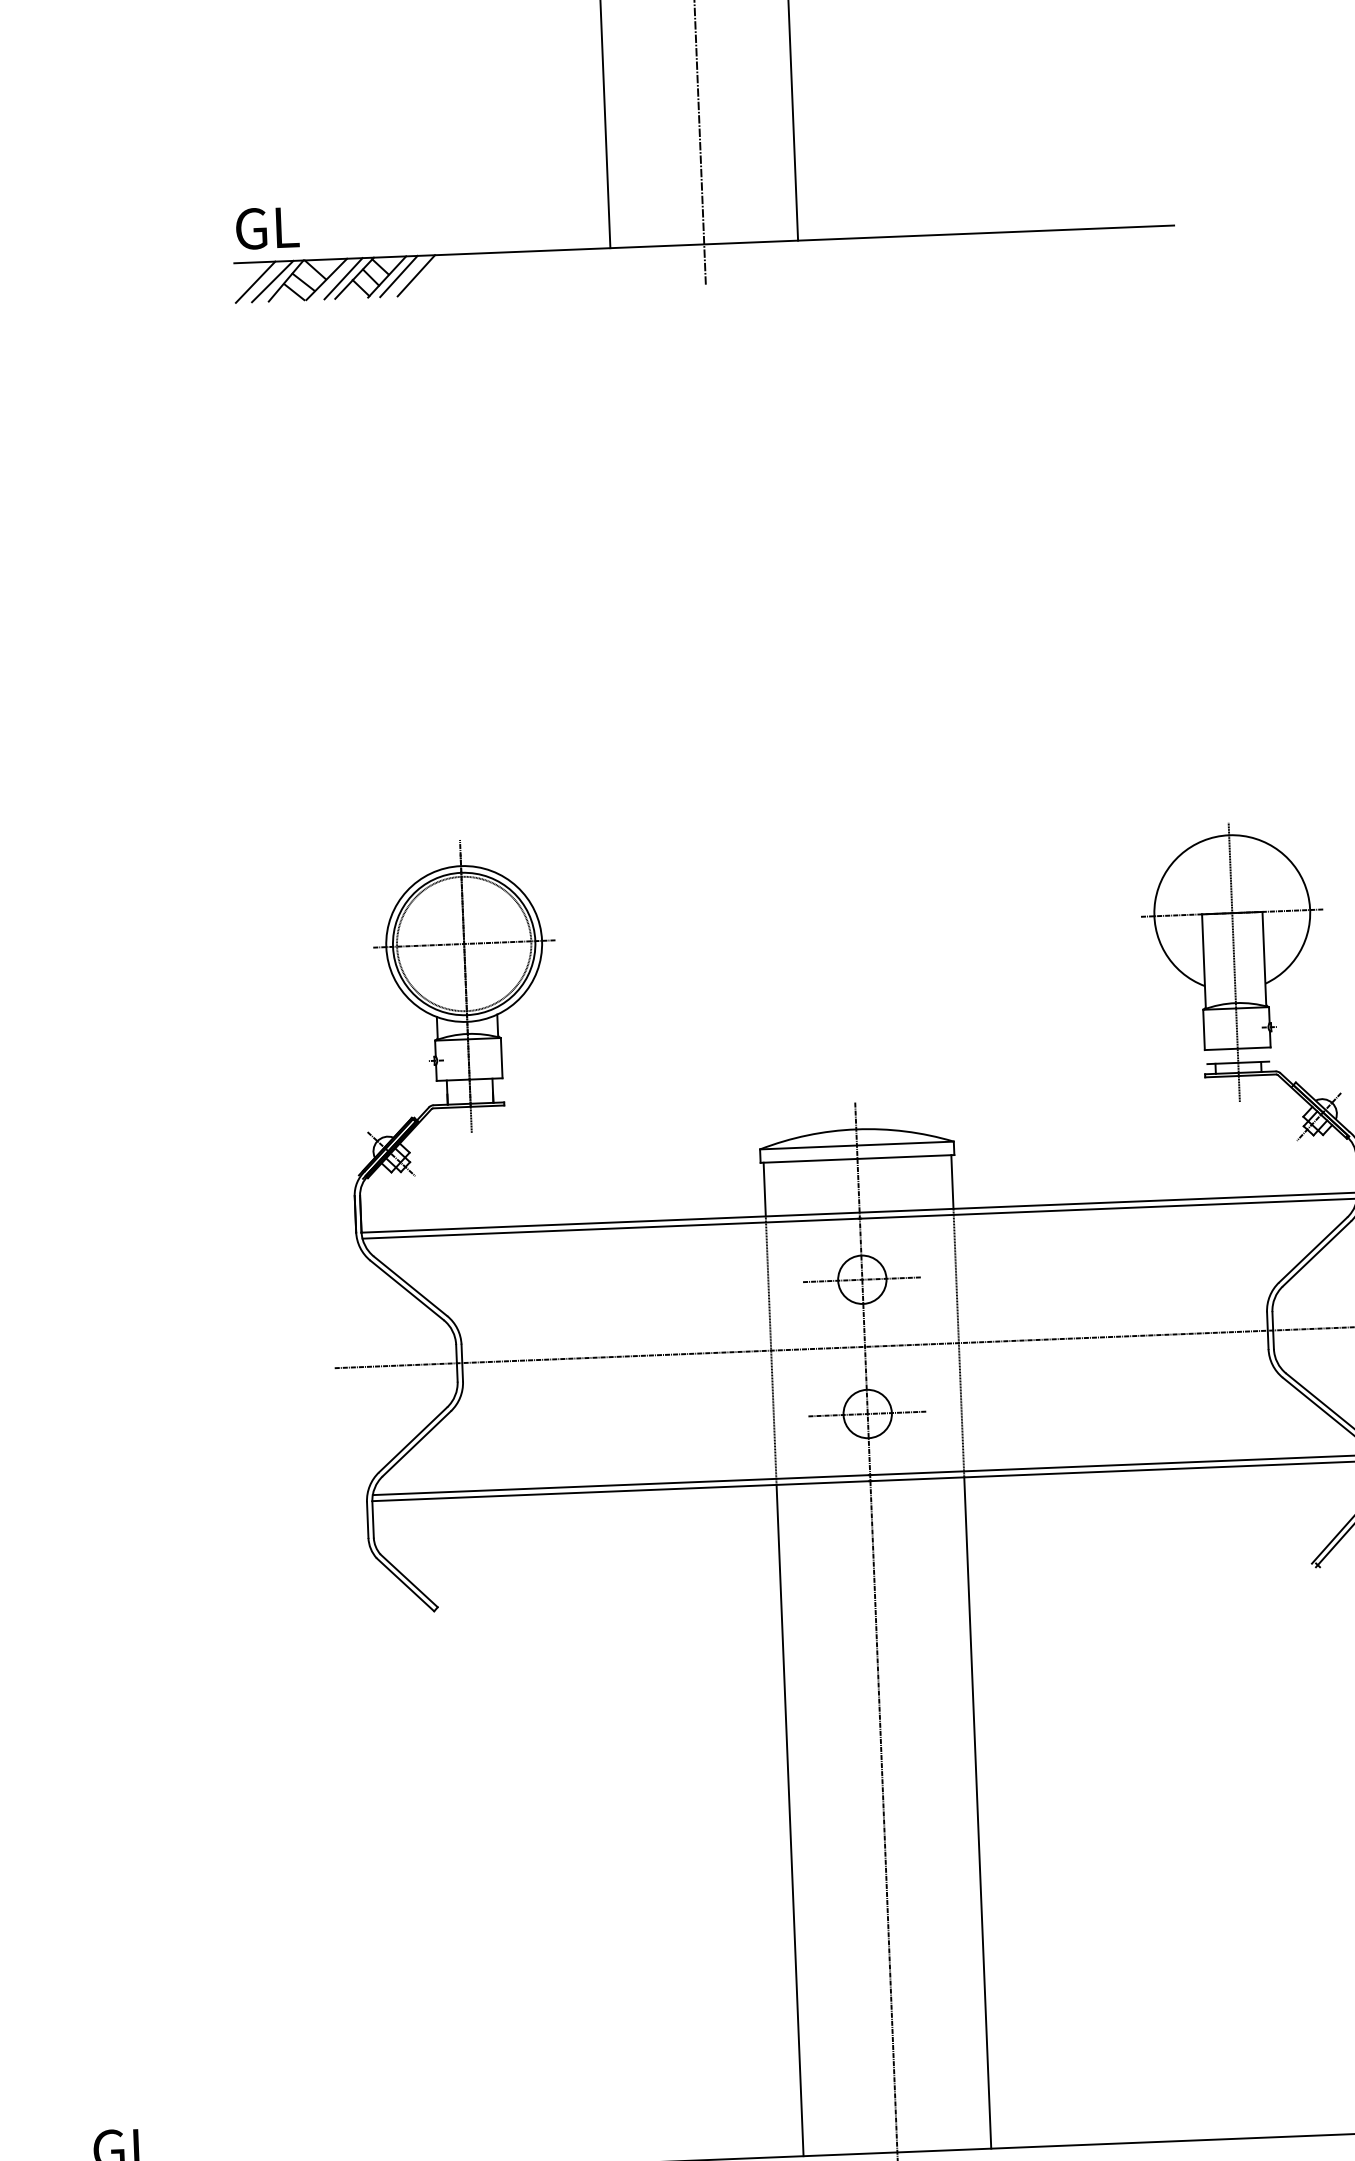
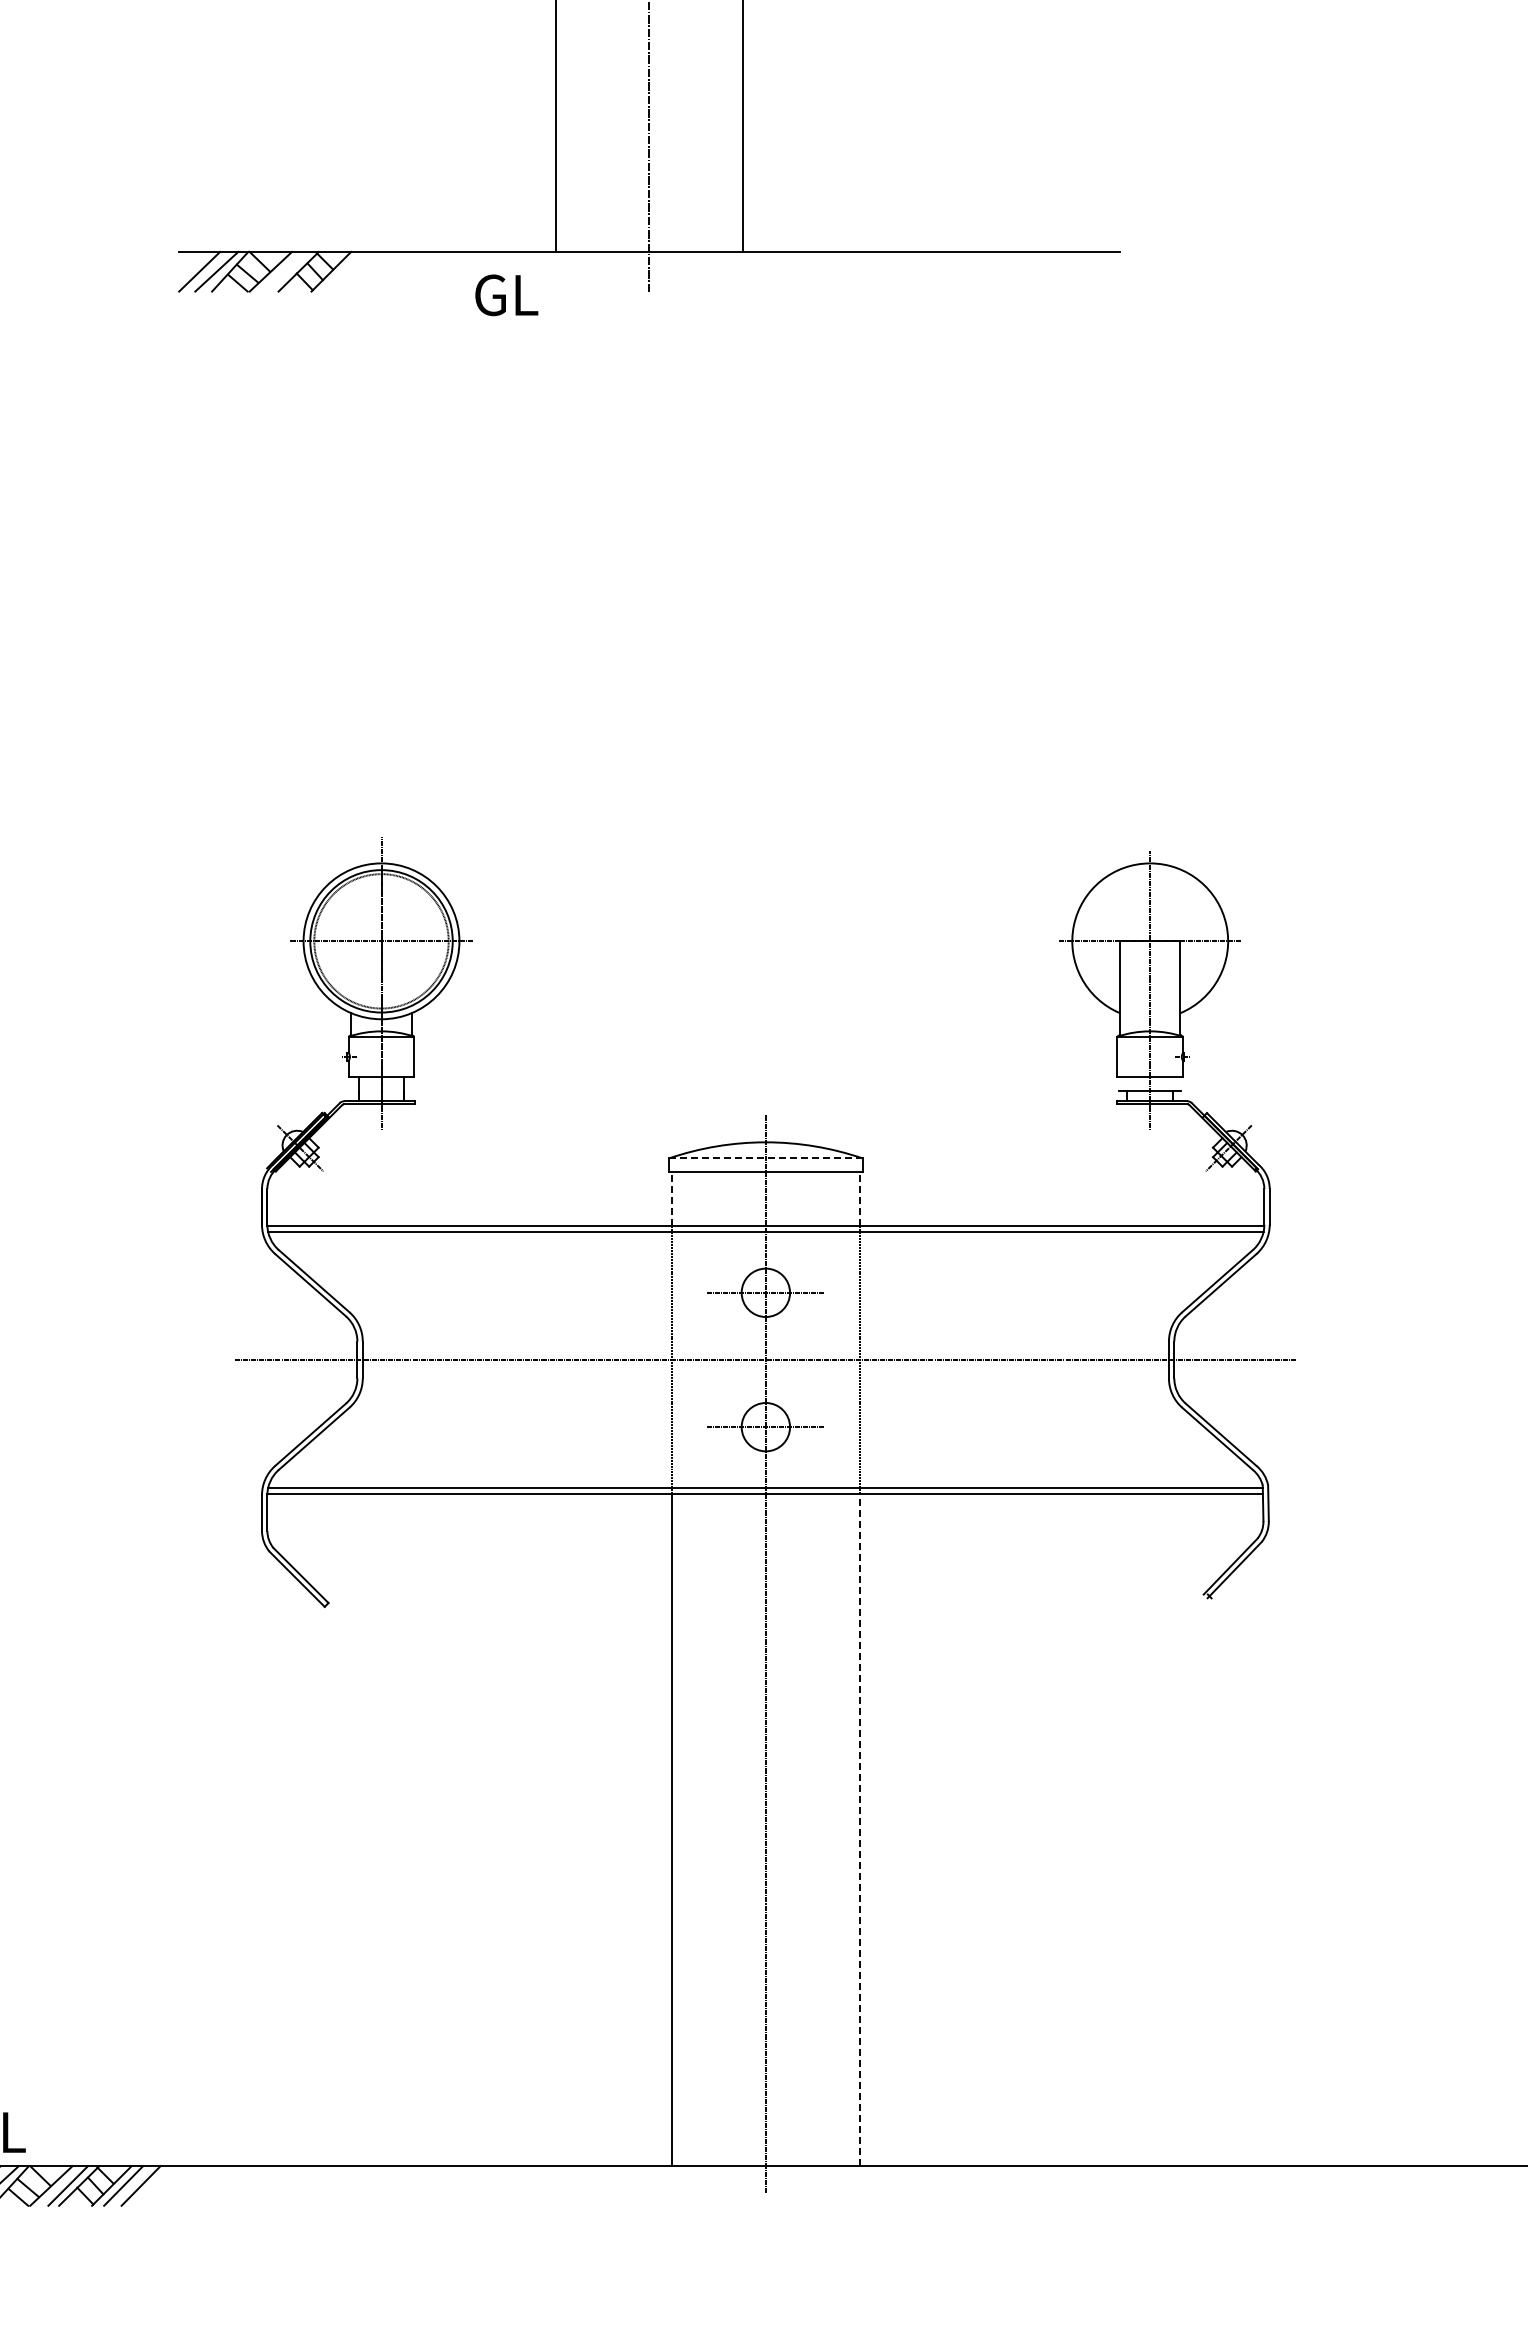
text: (267, 228) -> (506, 295), moved
line: (416, 275) -> (360, 271), removed
line: (398, 276) -> (342, 271), removed
line: (343, 278) -> (287, 271), removed
line: (856, 1145) -> (765, 1158), solid -> dashed
line: (952, 1181) -> (859, 1198), solid -> dashed
line: (764, 1189) -> (671, 1198), solid -> dashed
line: (977, 1813) -> (859, 1830), solid -> dashed

